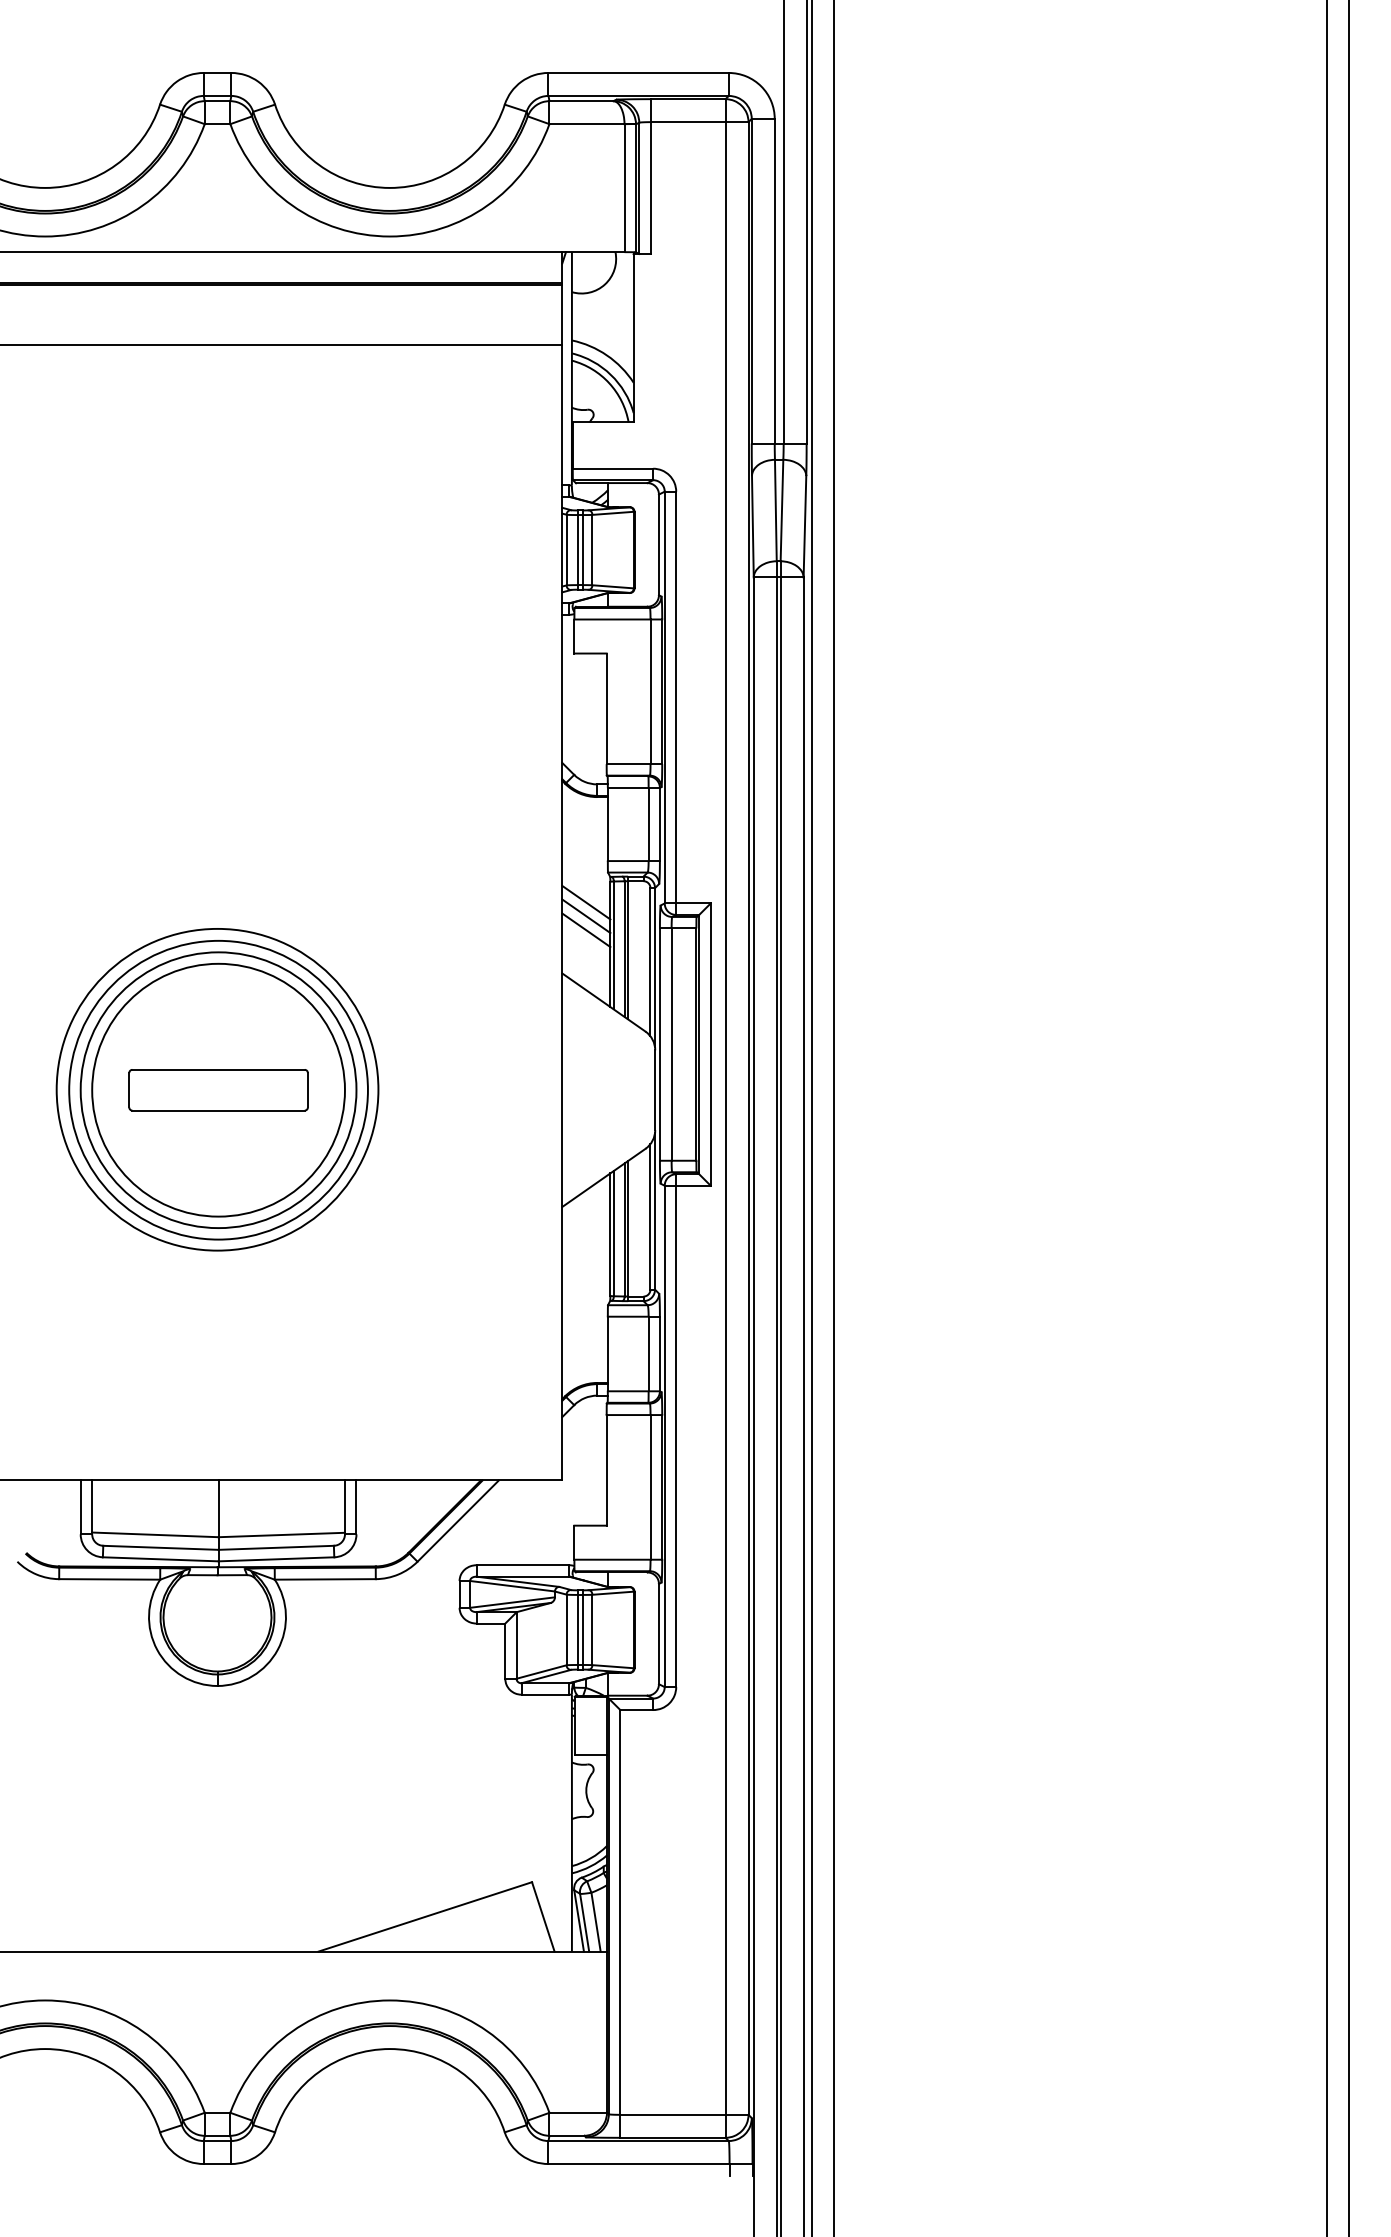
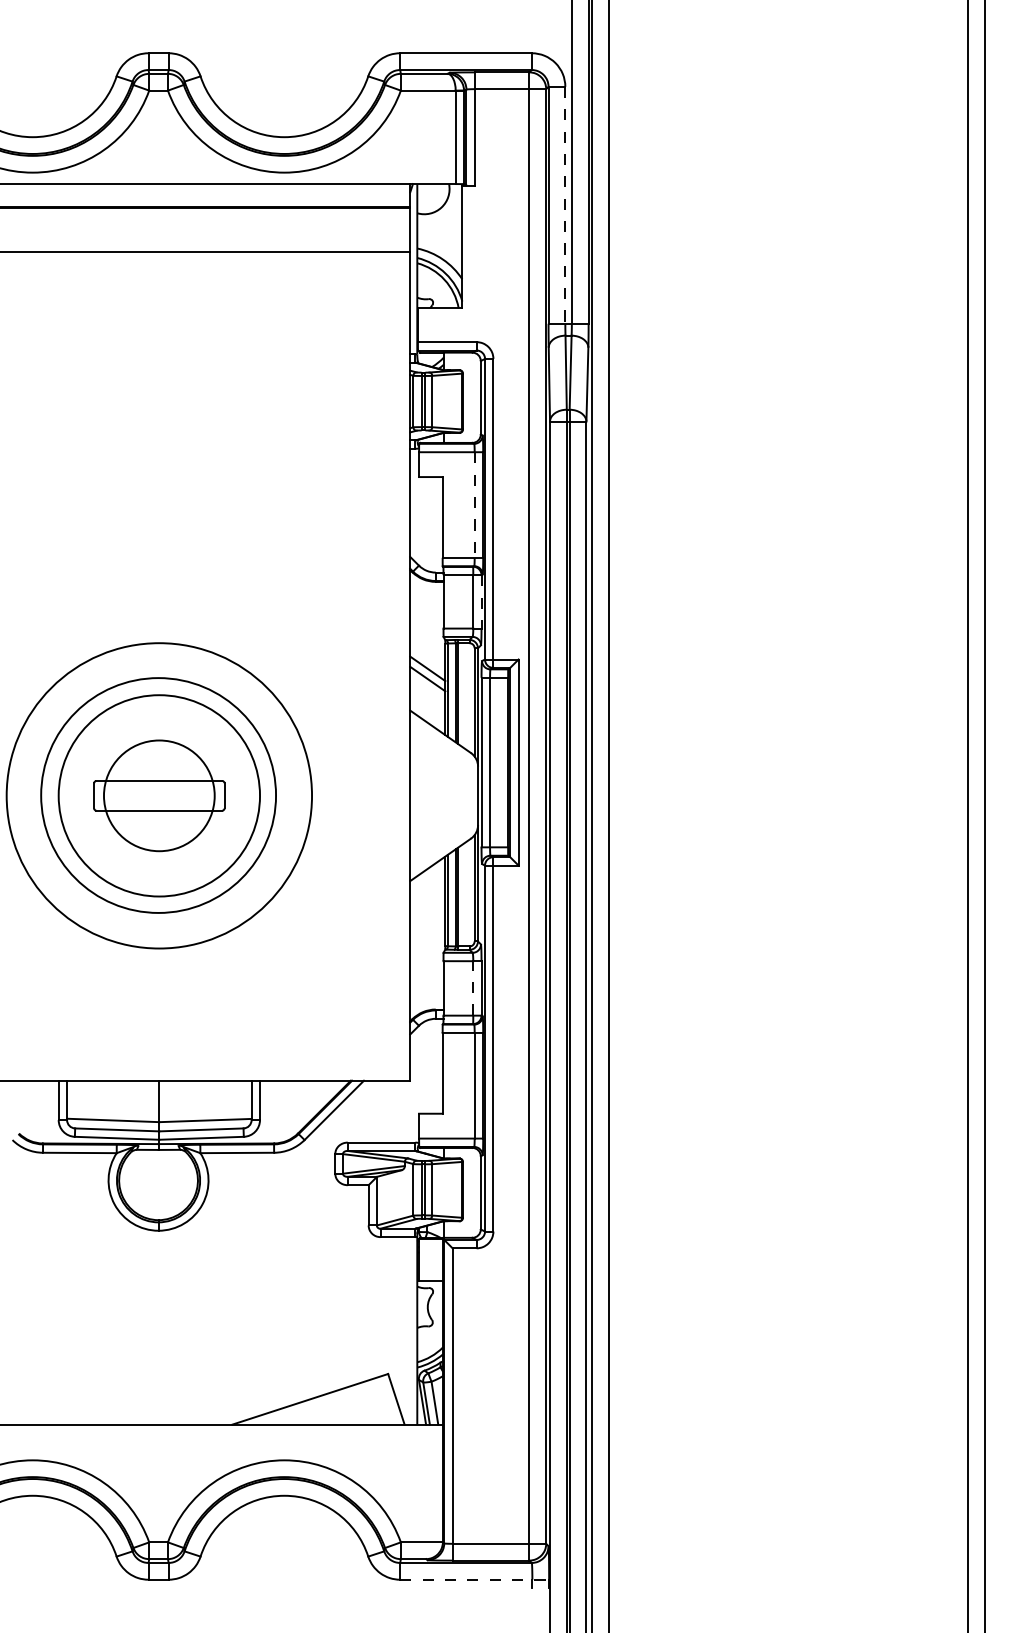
line: (774, 281) -> (565, 205), solid -> dashed
line: (650, 692) -> (474, 505), solid -> dashed
line: (659, 824) -> (481, 601), solid -> dashed
line: (586, 902) -> (427, 658), removed
circle: (218, 1089) -> (159, 795), size x0.6
circle: (218, 1089) -> (159, 795), size x1.4
line: (648, 1353) -> (473, 988), solid -> dashed
line: (651, 2164) -> (475, 1580), solid -> dashed

